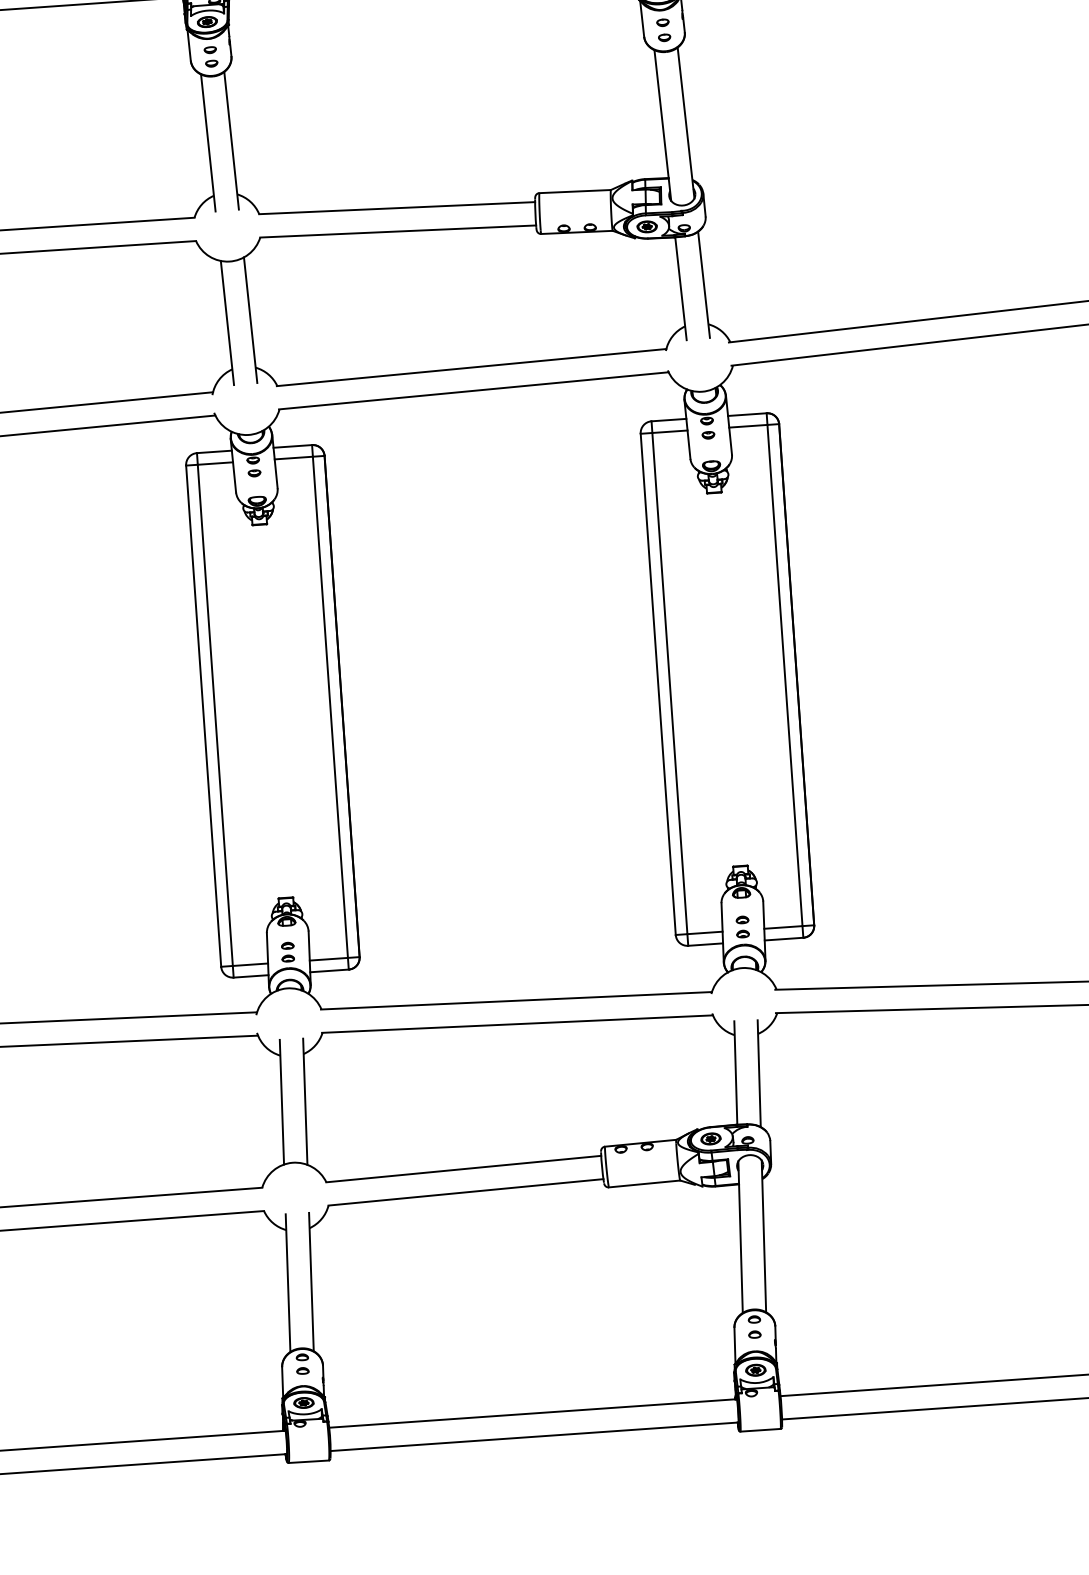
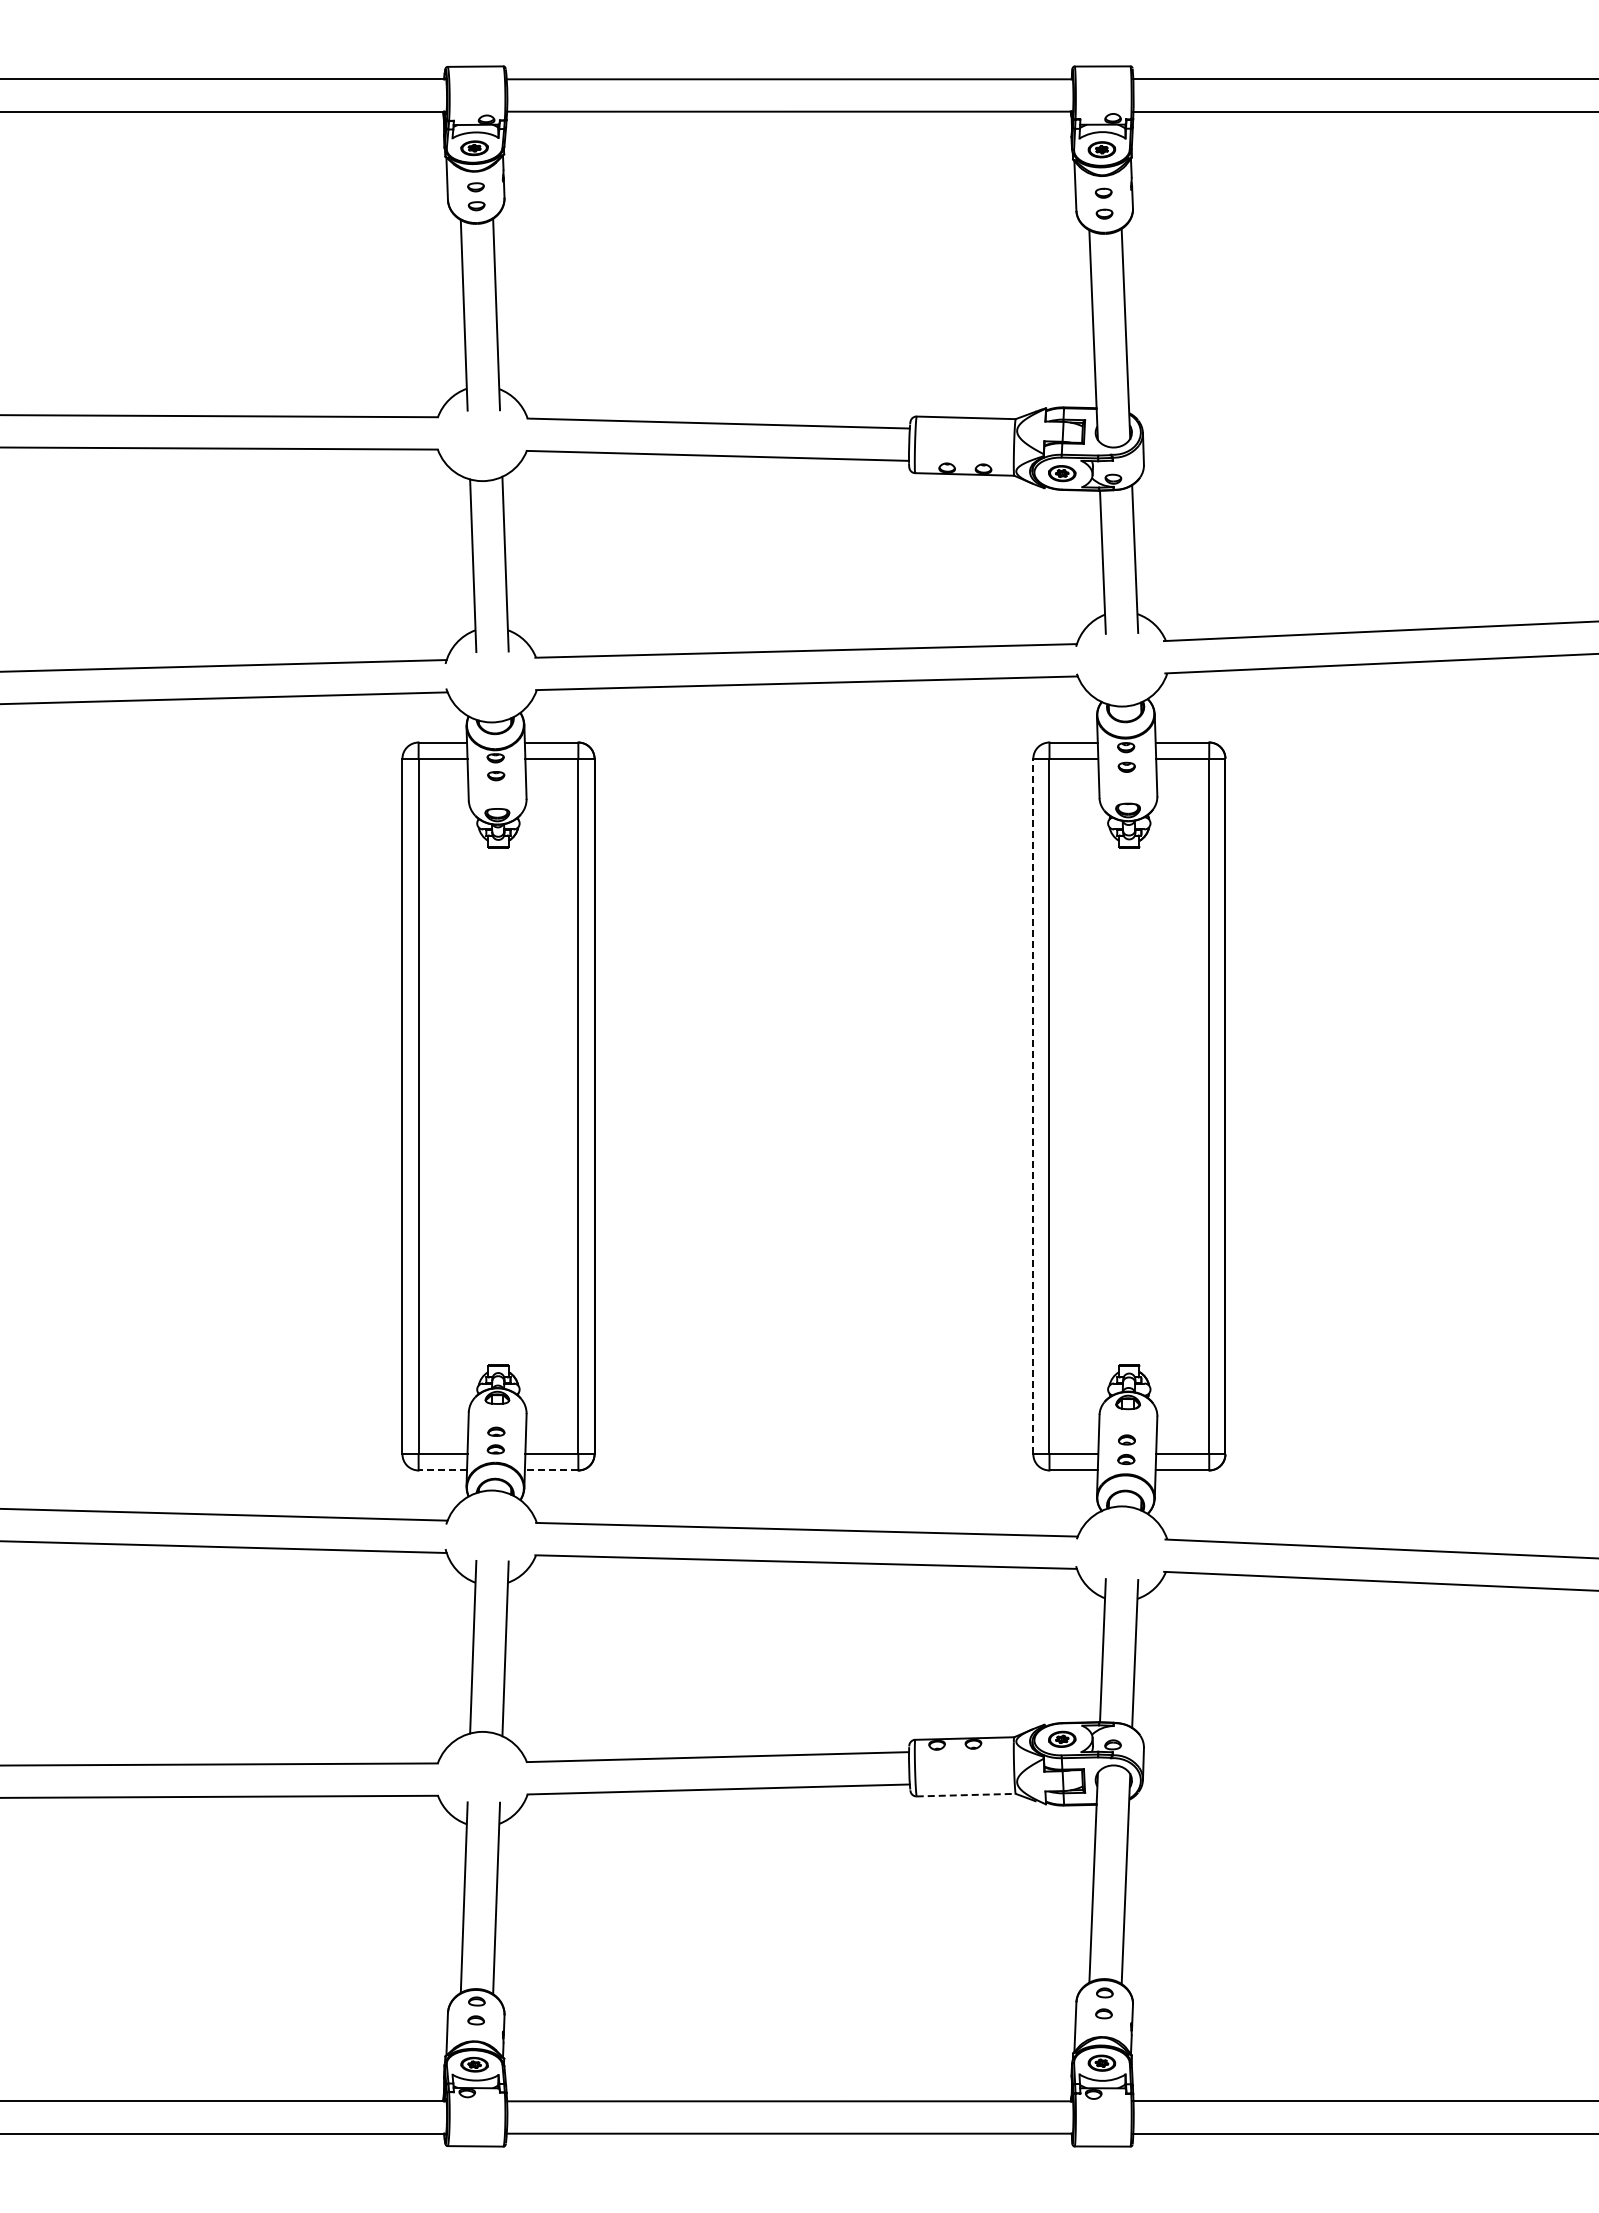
line: (658, 684) -> (1033, 1106), solid -> dashed
line: (329, 970) -> (551, 1470), solid -> dashed
line: (250, 976) -> (442, 1470), solid -> dashed
line: (644, 1184) -> (966, 1795), solid -> dashed

